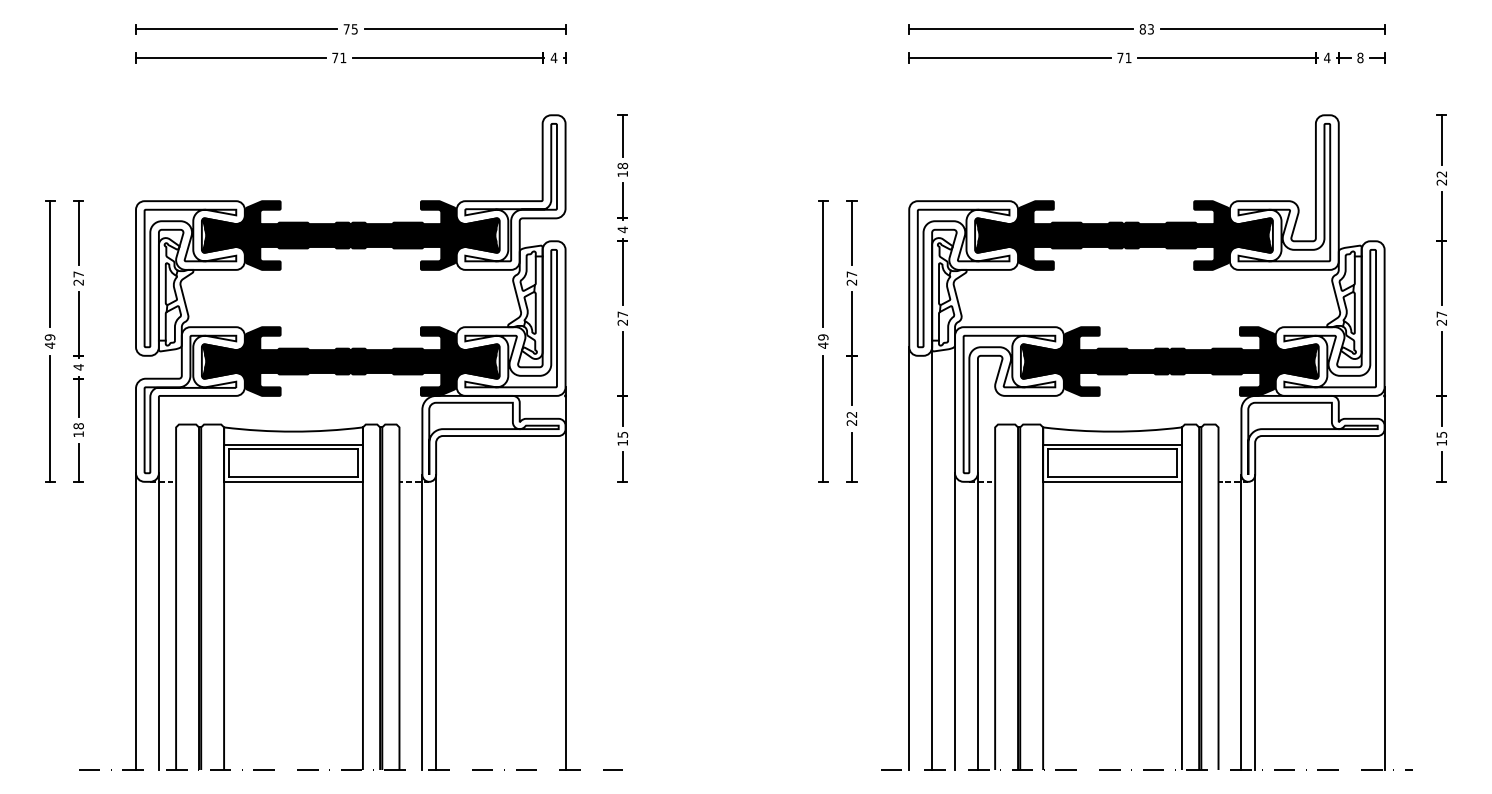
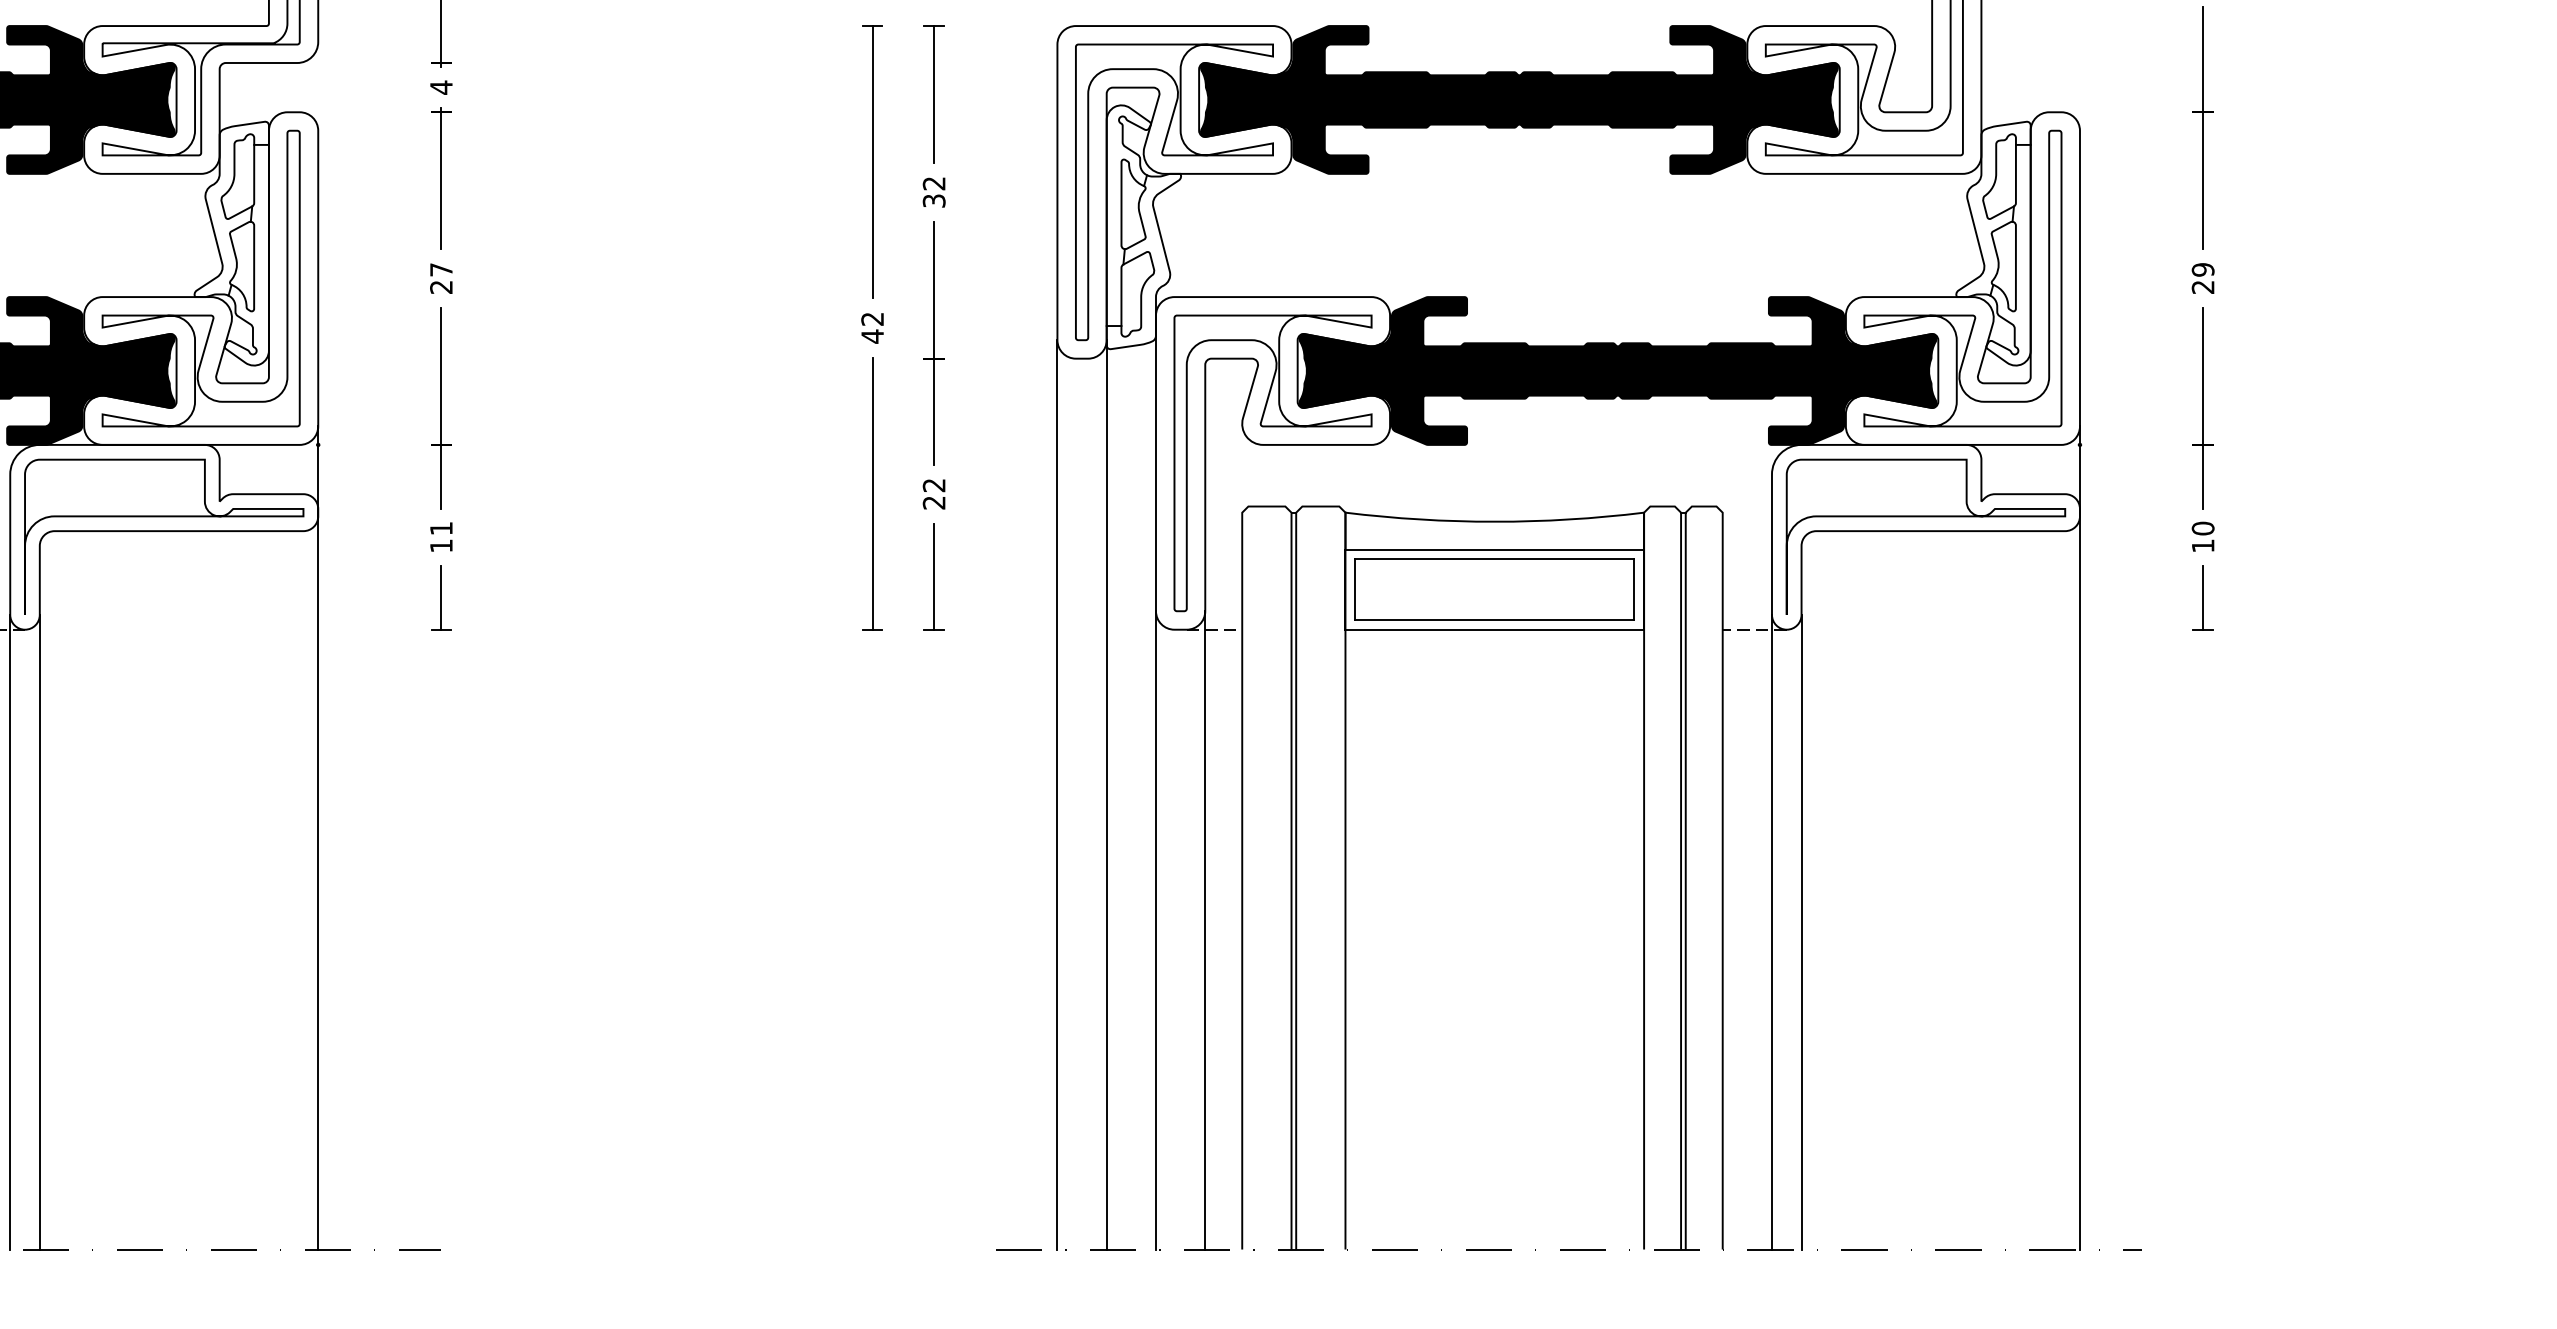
text: (851, 278) -> (933, 192), 27 -> 32
text: (1441, 314) -> (2202, 269), 27 -> 29
text: (823, 337) -> (873, 319), 49 -> 42
text: (622, 434) -> (440, 527), 15 -> 11
text: (1441, 434) -> (2202, 527), 15 -> 10

